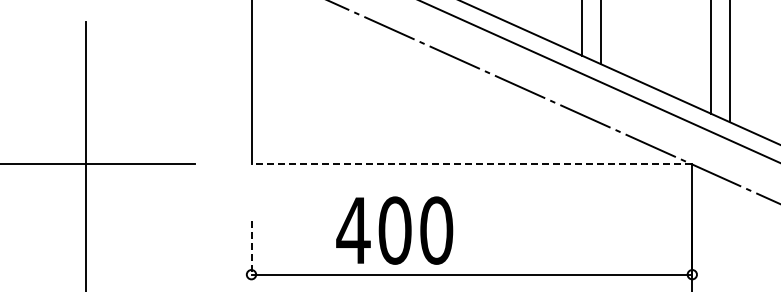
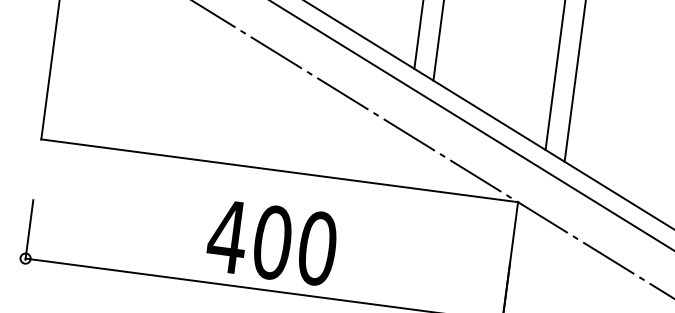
line: (471, 164) -> (279, 170), dashed -> solid
text: (394, 230) -> (272, 242), moved
line: (251, 248) -> (29, 230), dashed -> solid

